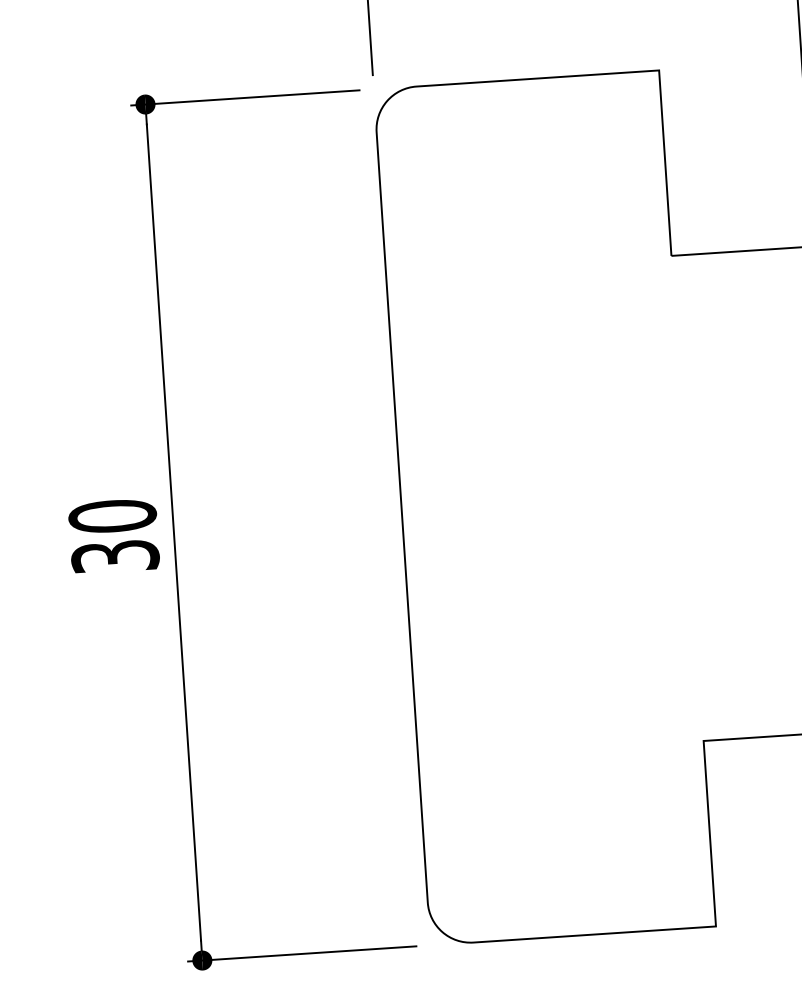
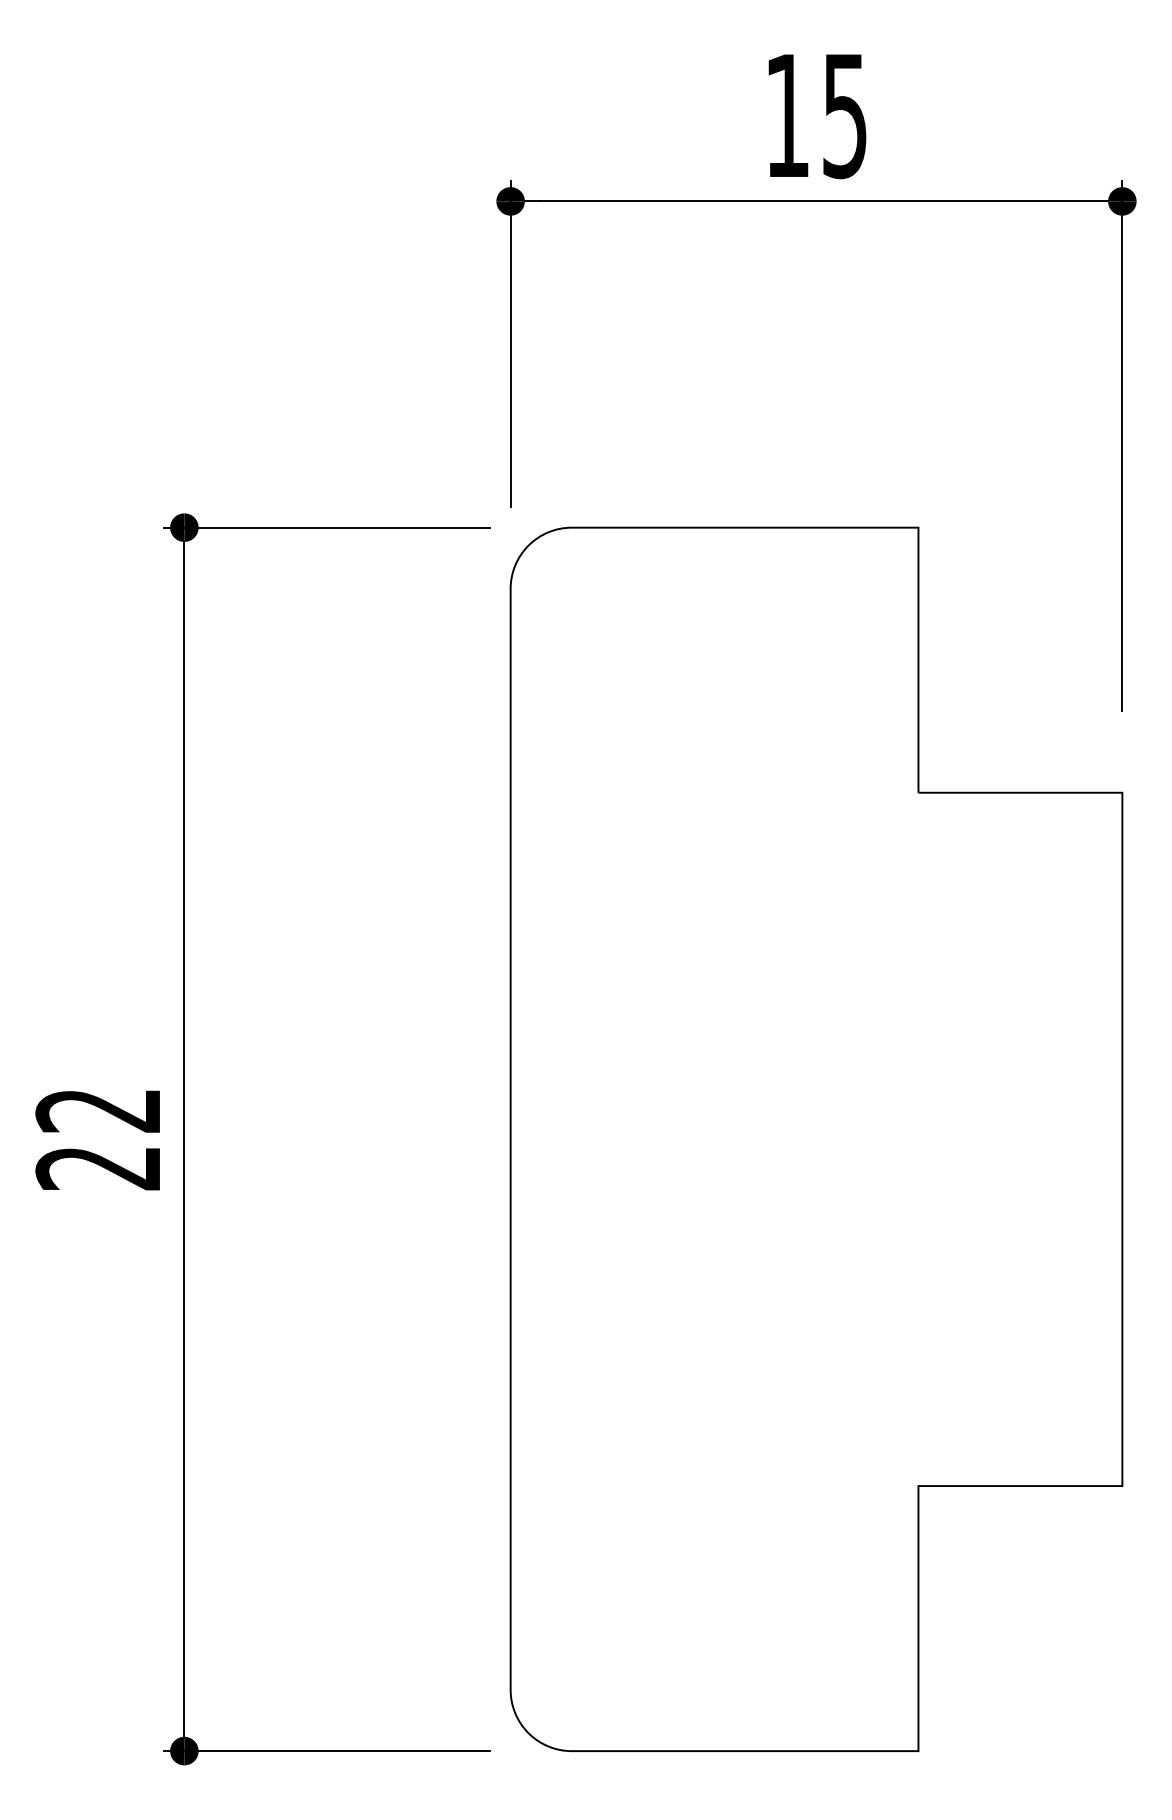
text: (113, 535) -> (98, 1138), 30 -> 22

